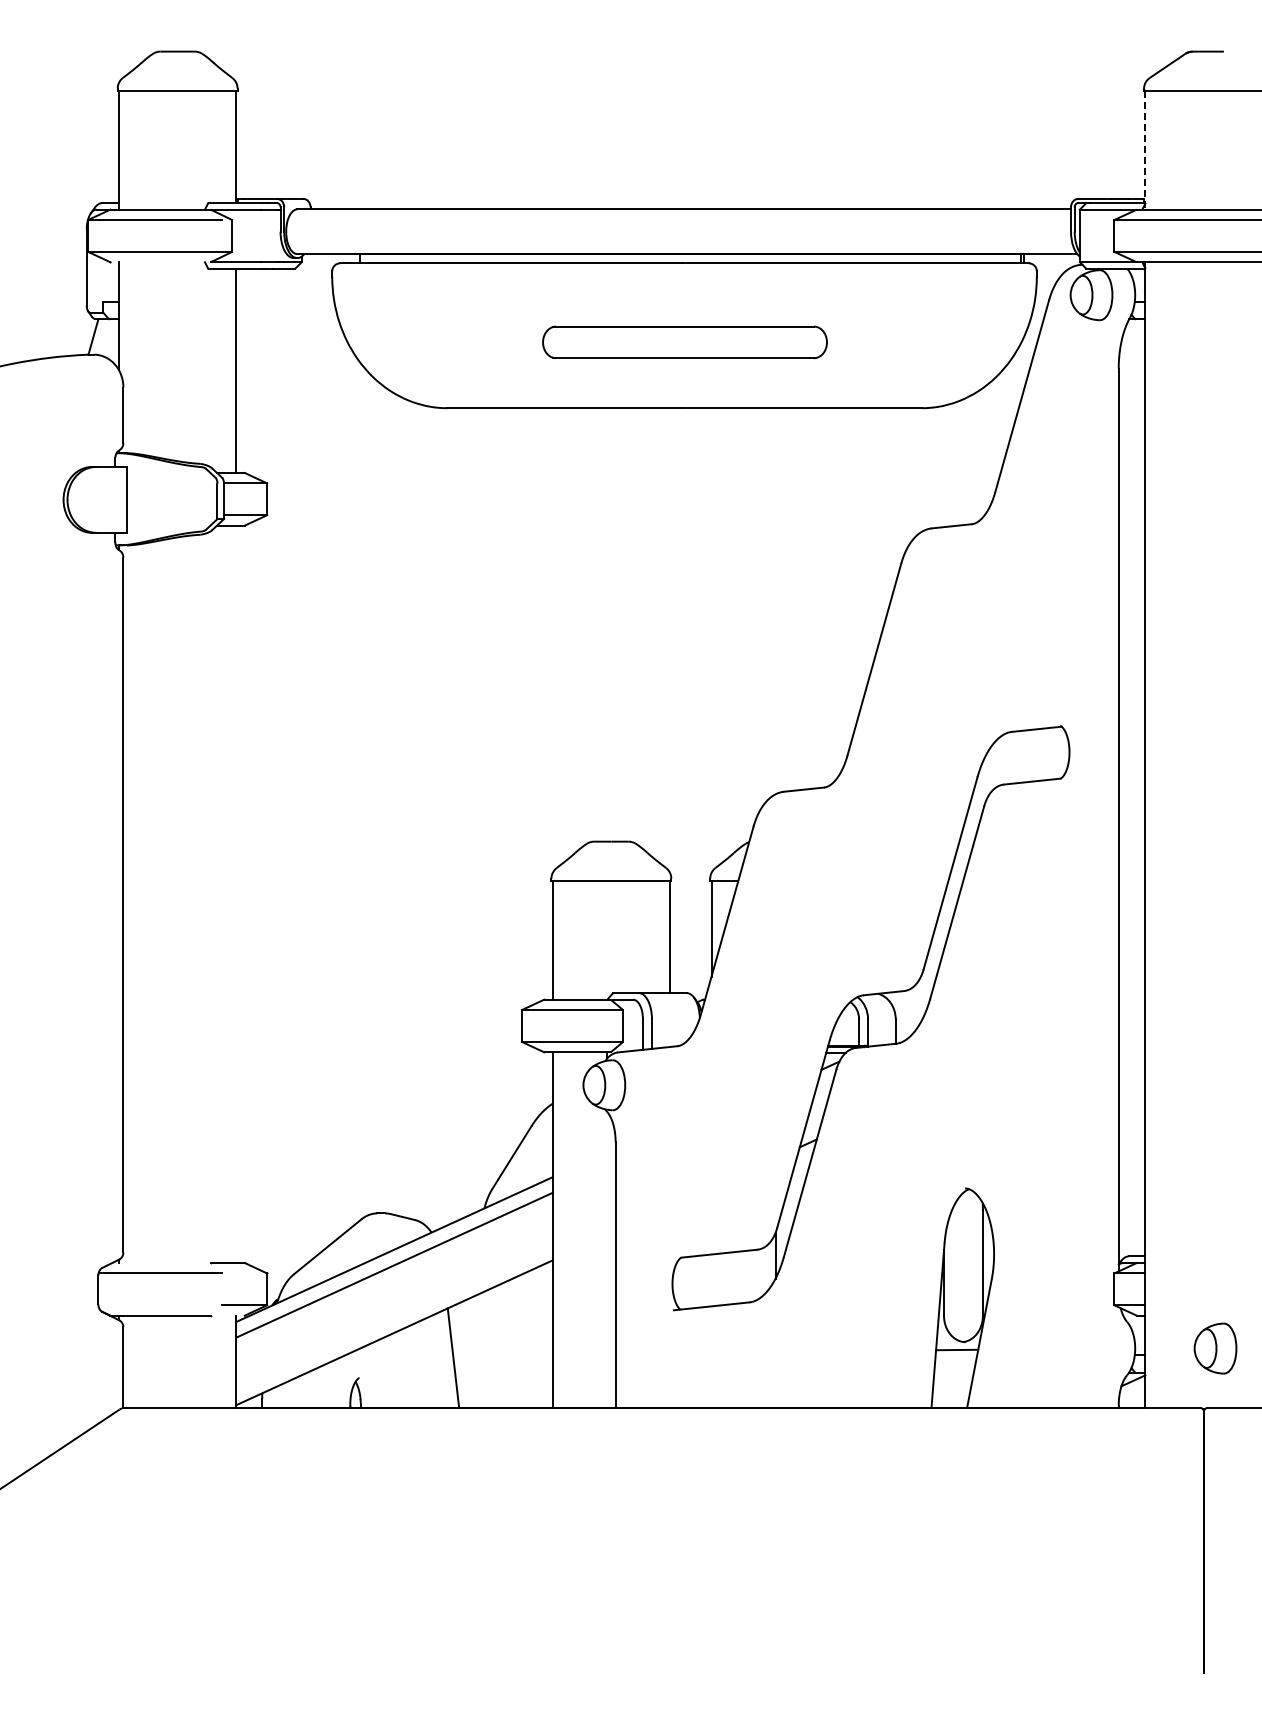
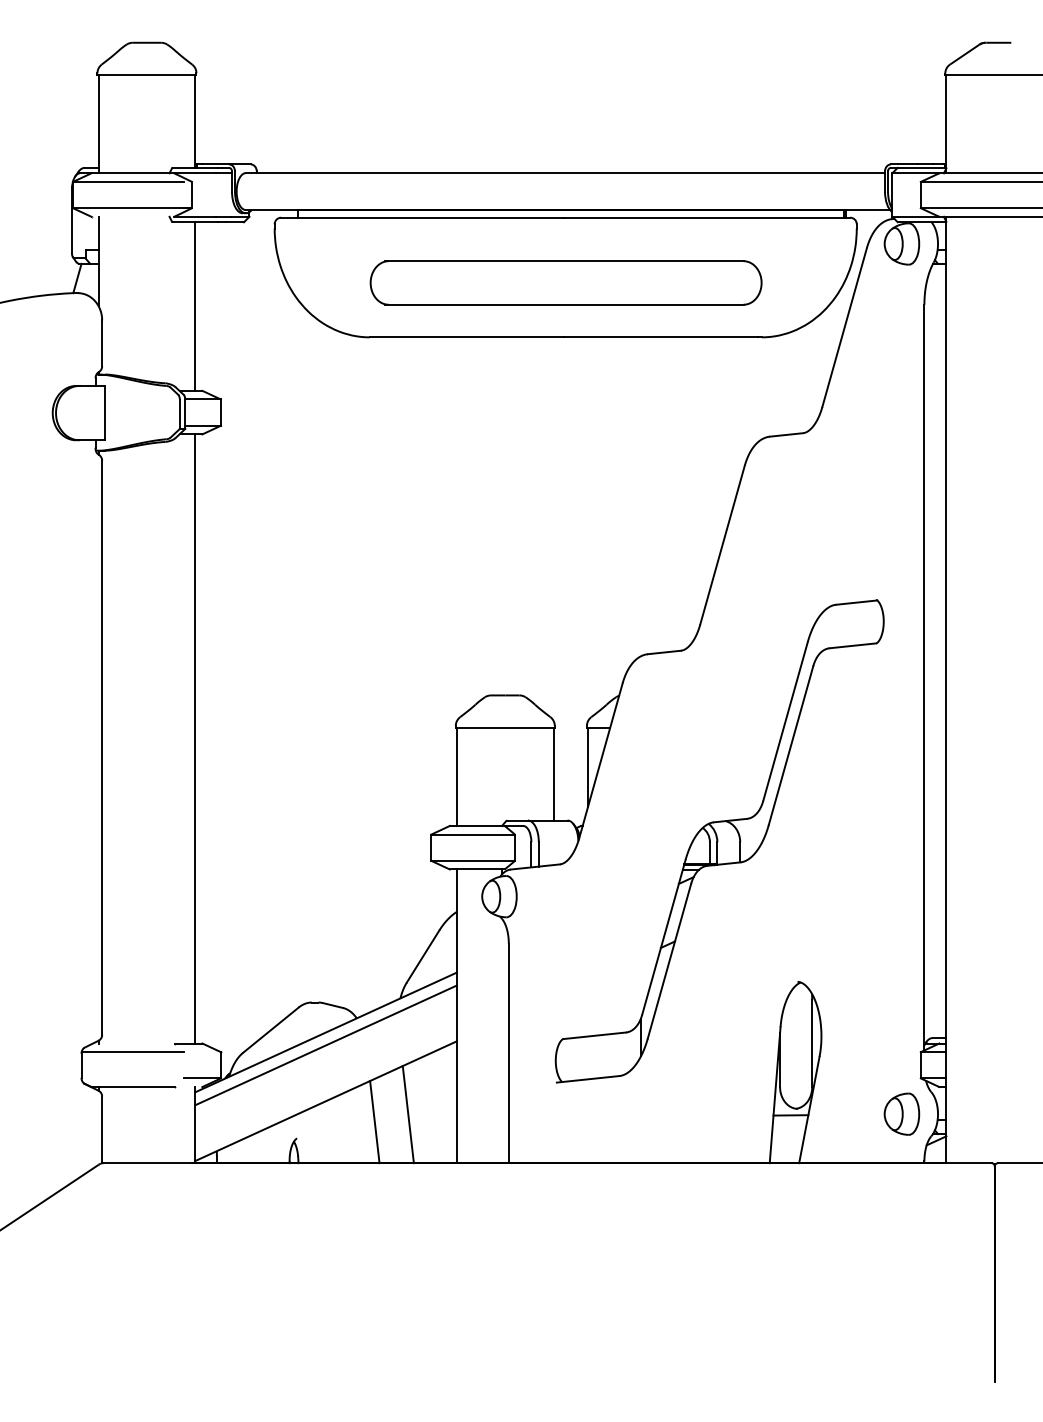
line: (1145, 150) -> (946, 124), dashed -> solid
part: (684, 342) -> (565, 283), size x1.67
line: (236, 894) -> (195, 739), added
line: (493, 1348) -> (407, 1114), added
part: (1215, 1348) -> (901, 1114), moved

